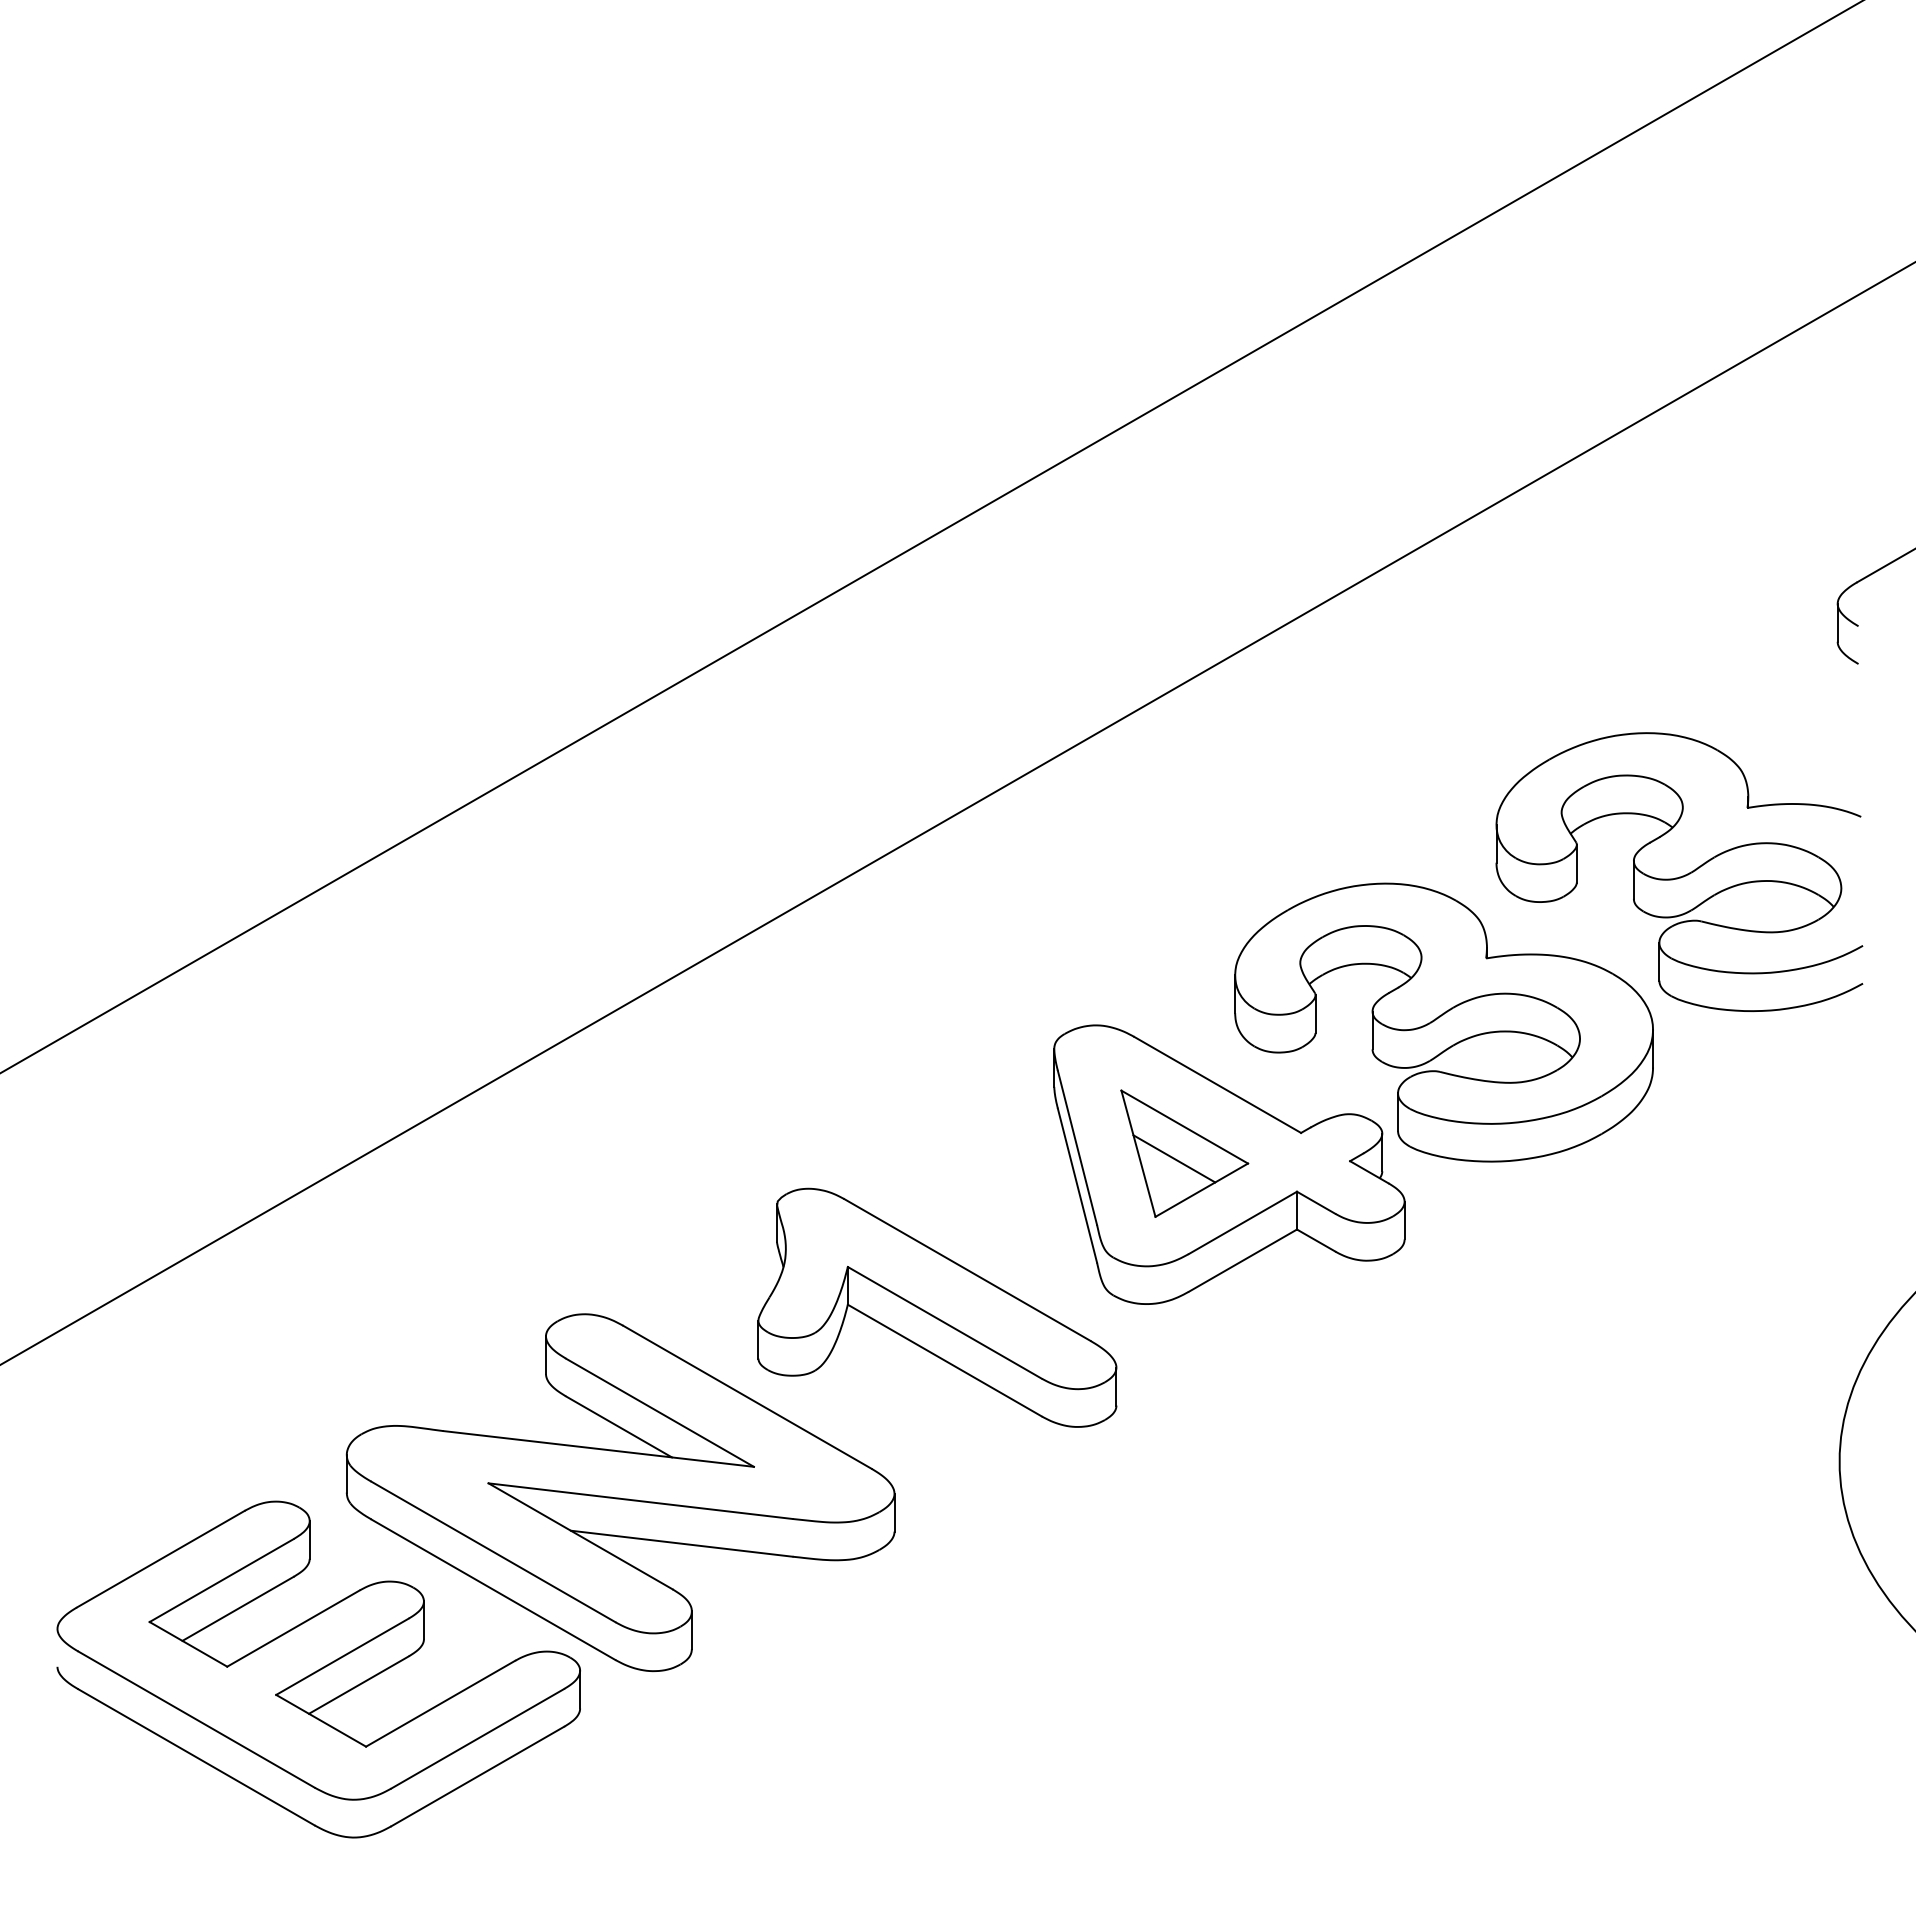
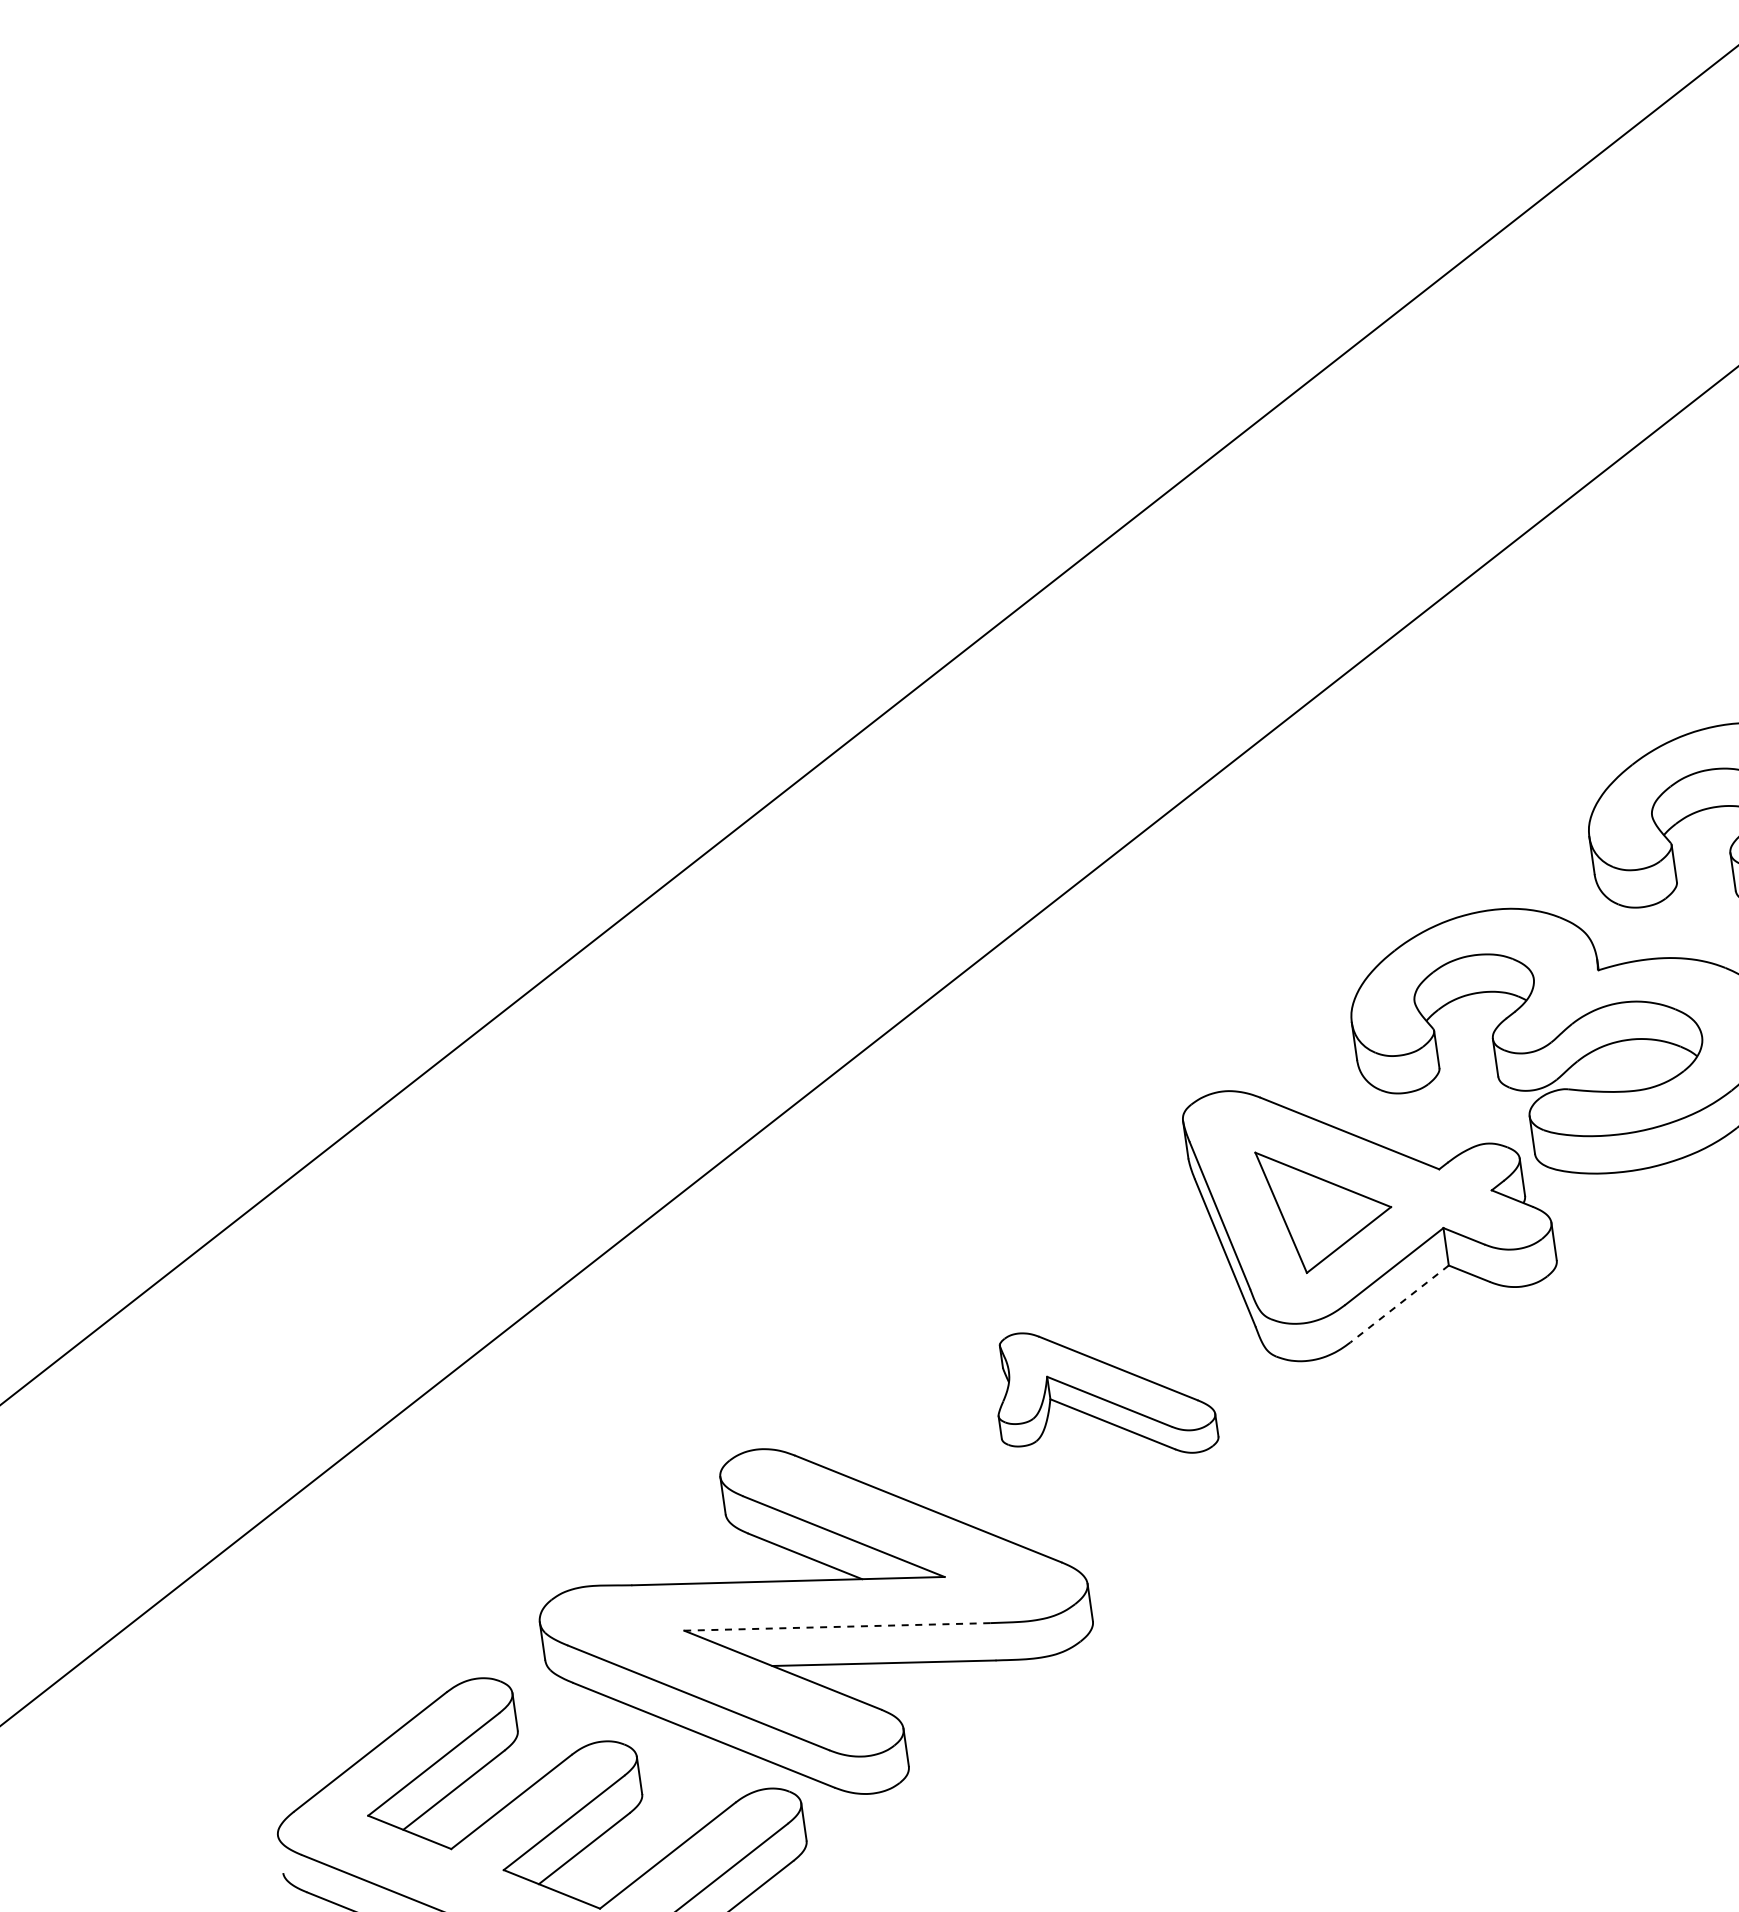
line: (1174, 1158) -> (1317, 1212), removed
line: (1242, 1260) -> (1399, 1303), solid -> dashed
part: (937, 1307) -> (1103, 1393), size x0.6
line: (640, 1501) -> (837, 1627), solid -> dashed

